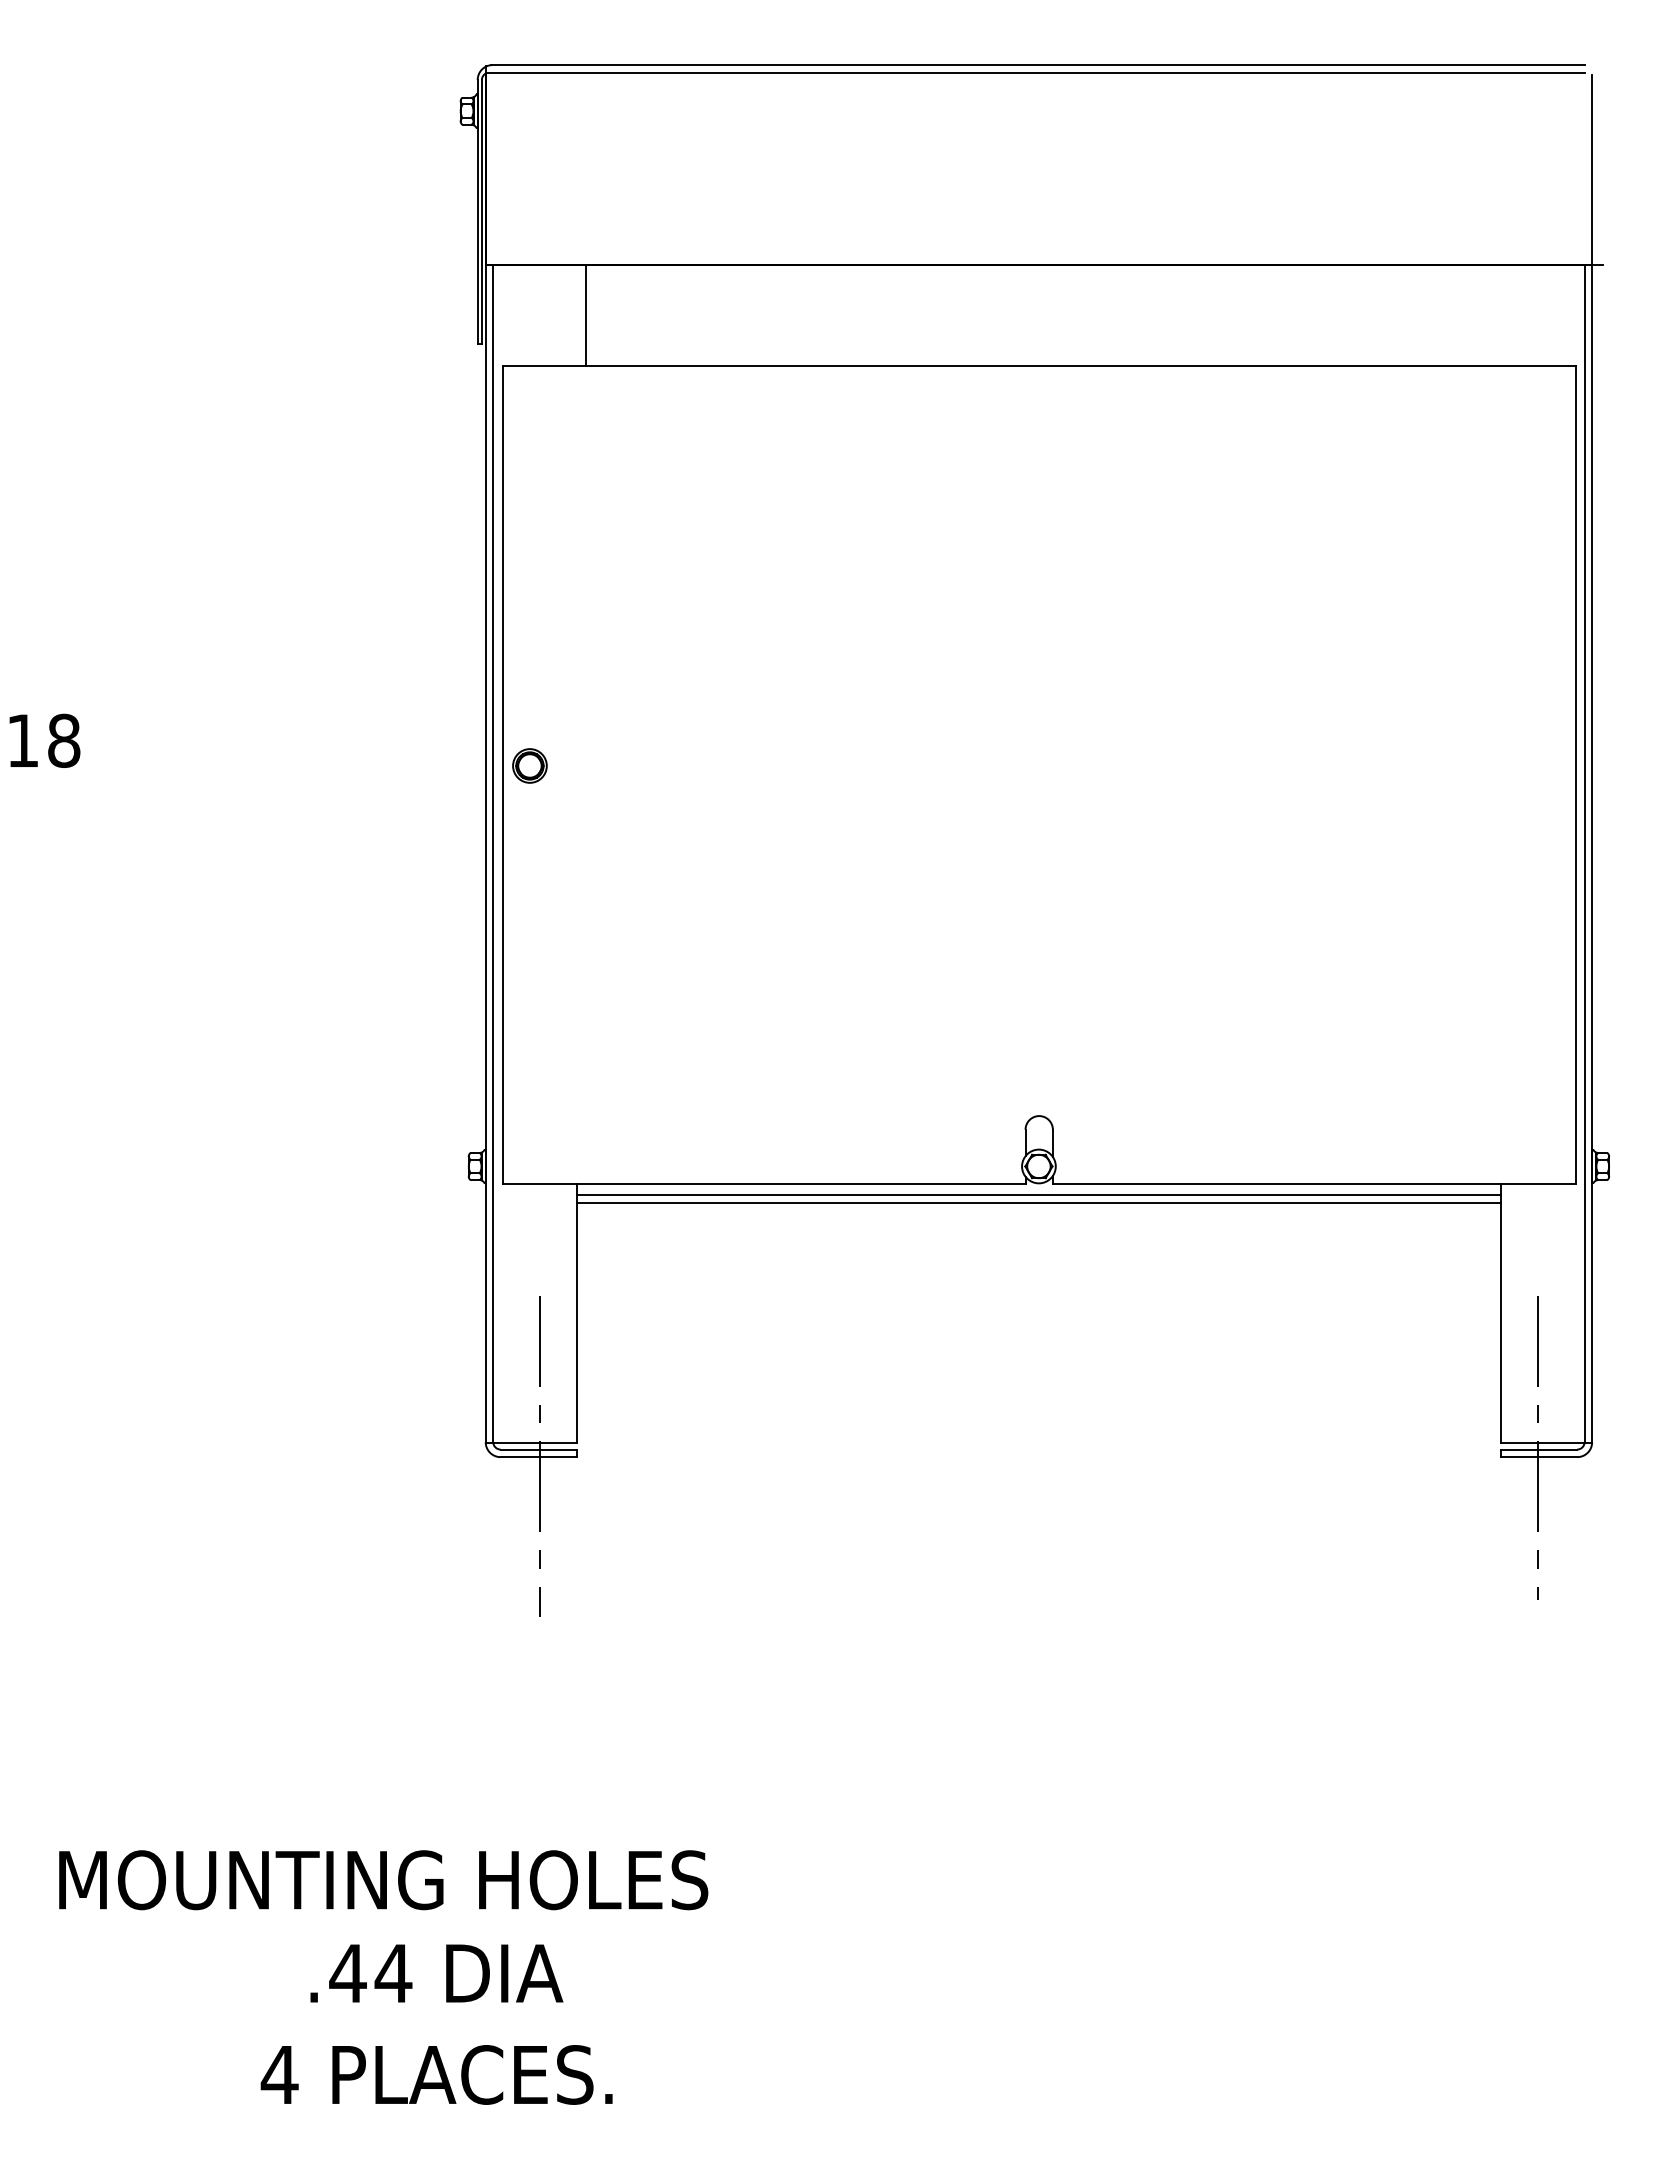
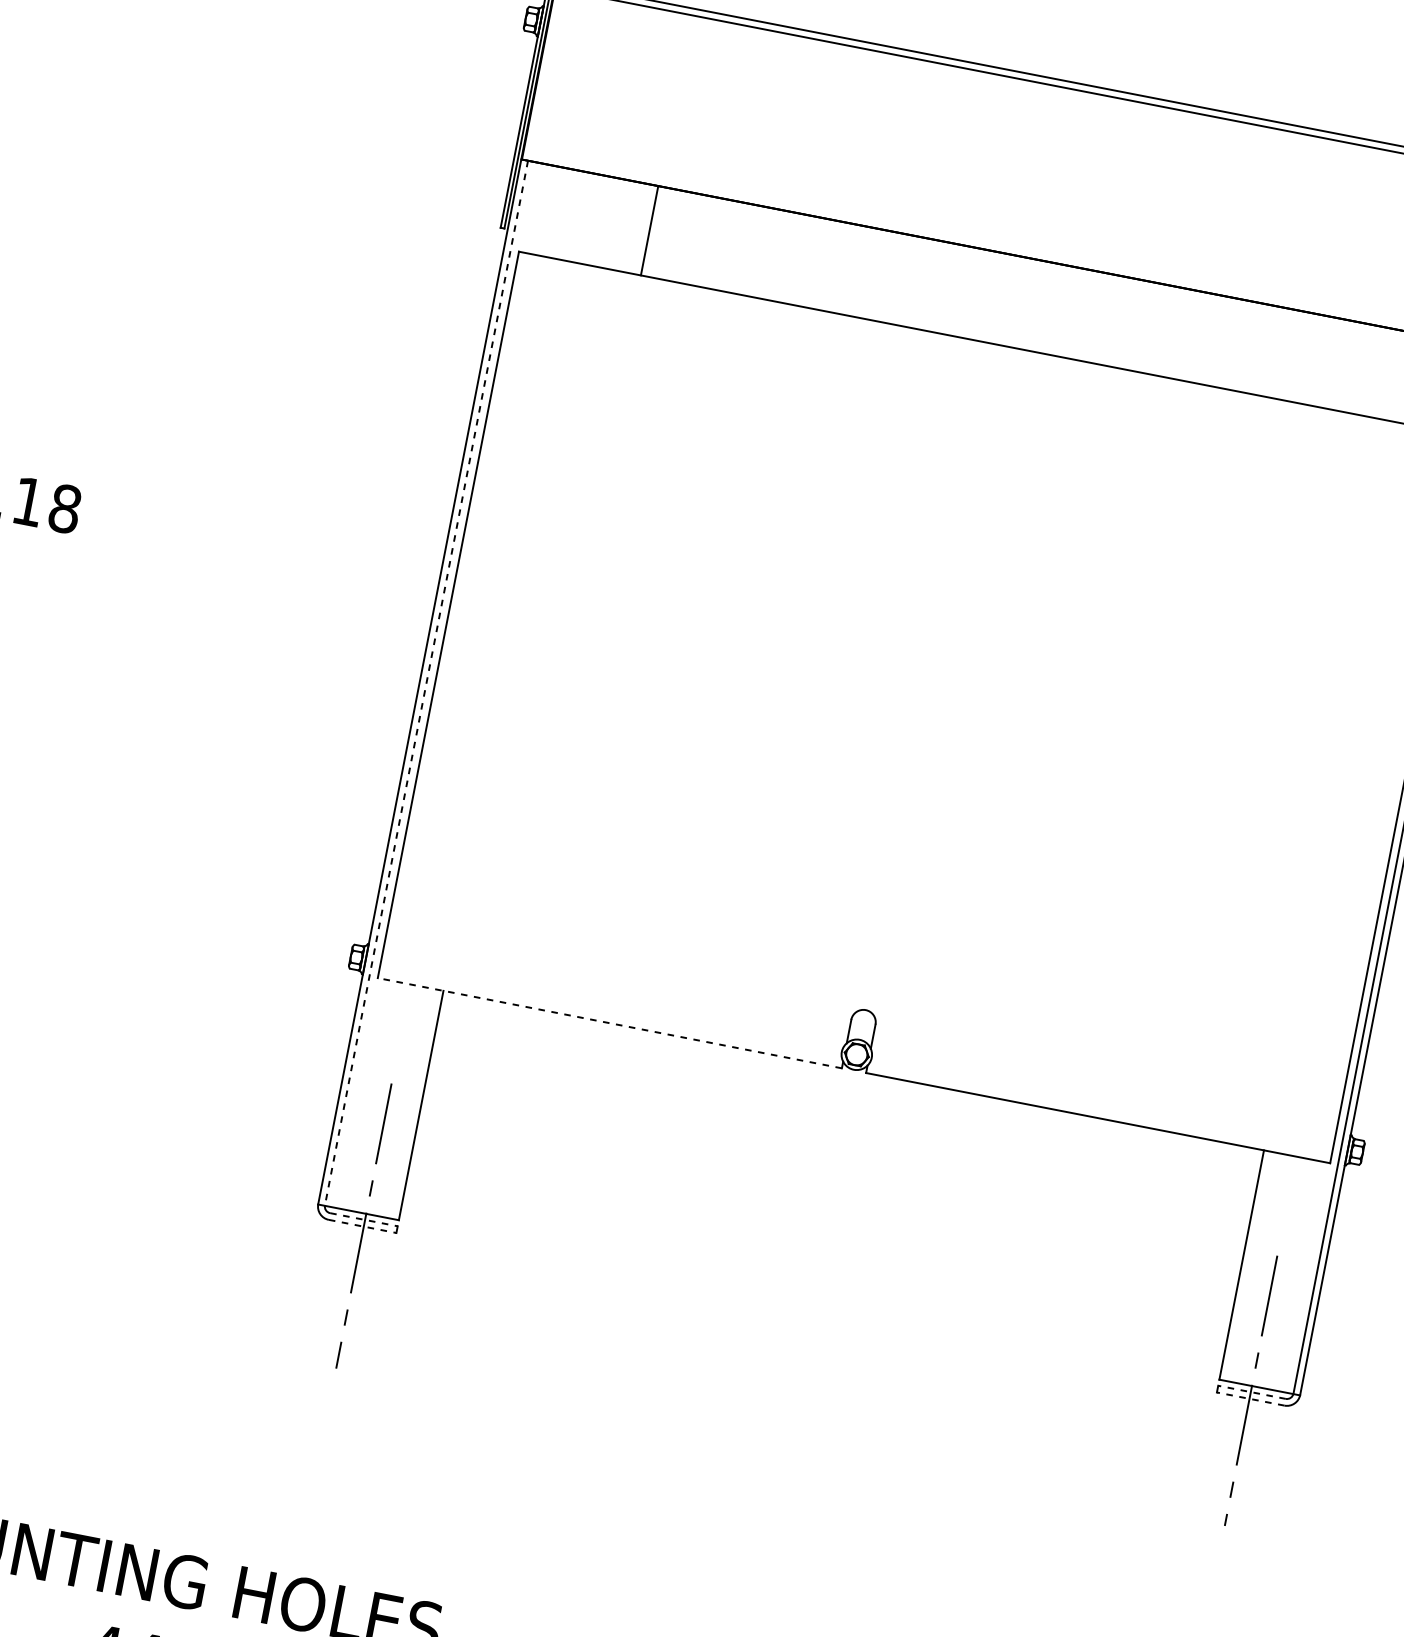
line: (586, 315) -> (650, 230), moved
part: (529, 765) -> (473, 611), removed
line: (493, 853) -> (426, 682), solid -> dashed
line: (763, 1184) -> (609, 1023), solid -> dashed
line: (1038, 1194) -> (851, 1079), removed
line: (1038, 1202) -> (850, 1086), removed
line: (539, 1449) -> (364, 1219), solid -> dashed
line: (1538, 1449) -> (1251, 1392), solid -> dashed
line: (539, 1457) -> (363, 1226), solid -> dashed
line: (1538, 1457) -> (1249, 1399), solid -> dashed

